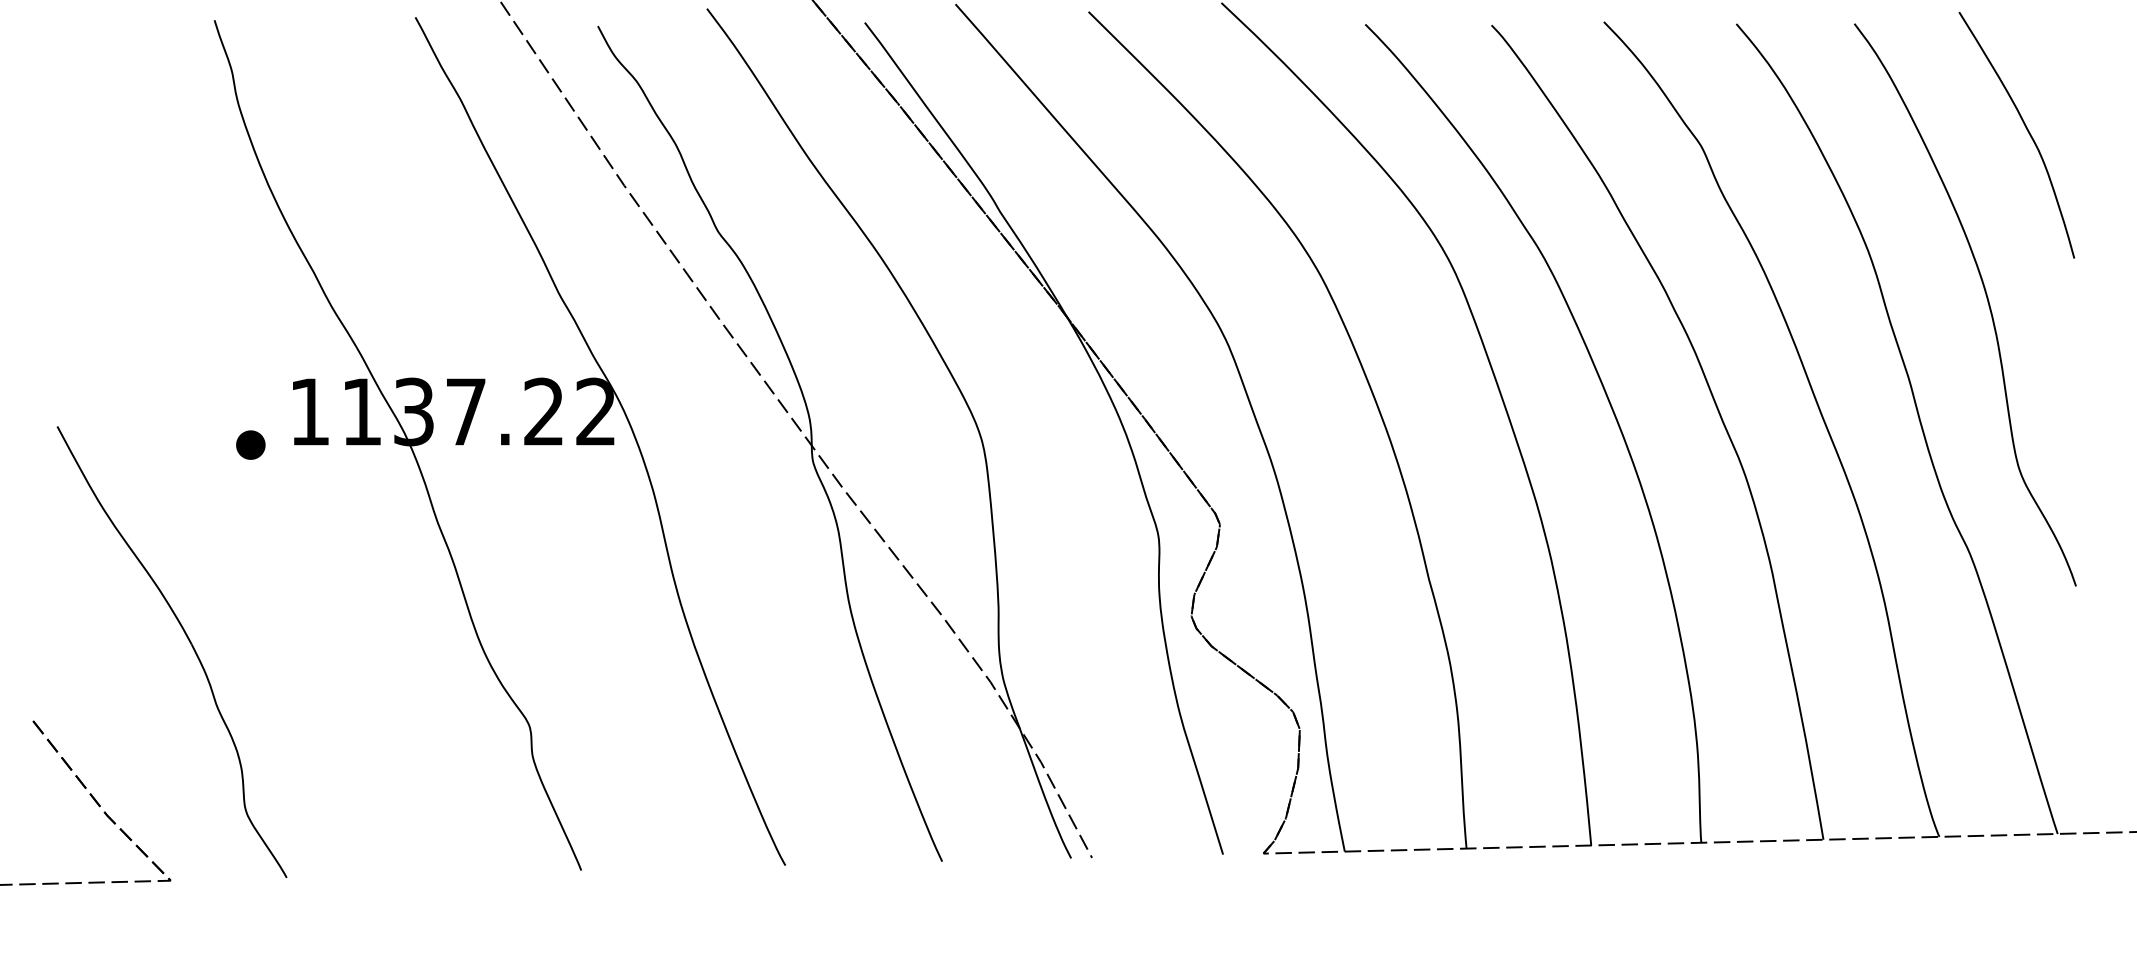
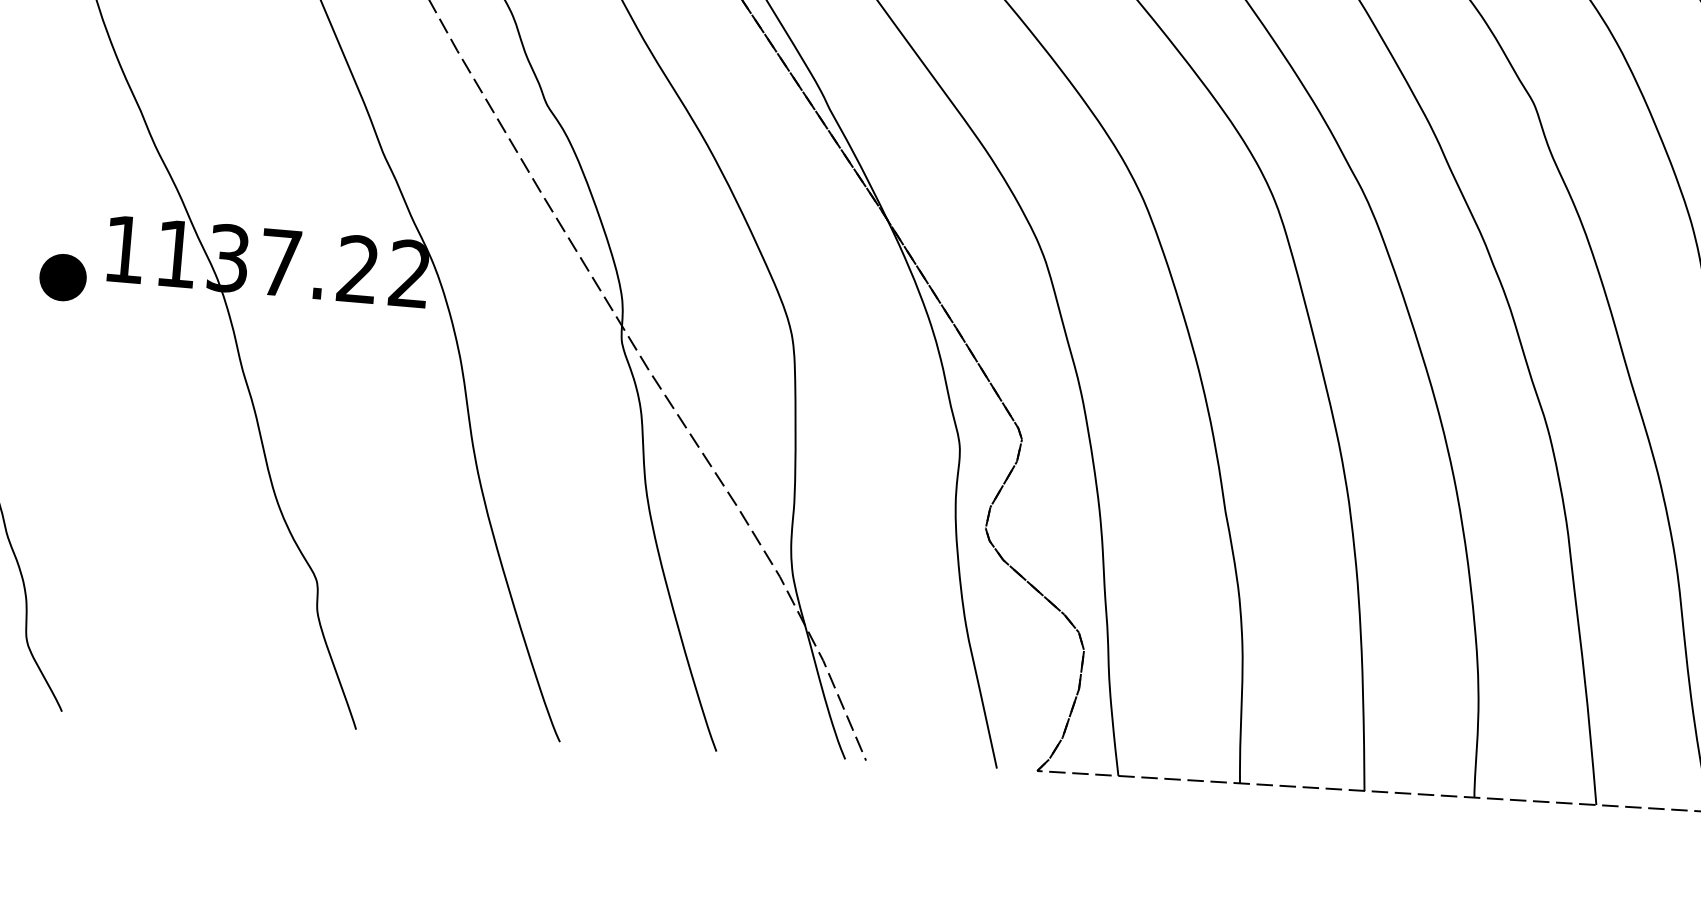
part: (250, 444) -> (62, 276), size x1.6

